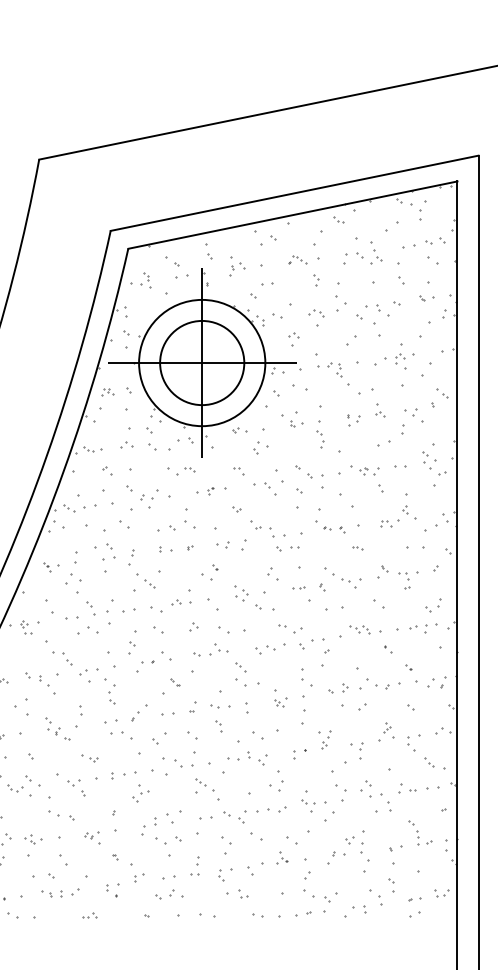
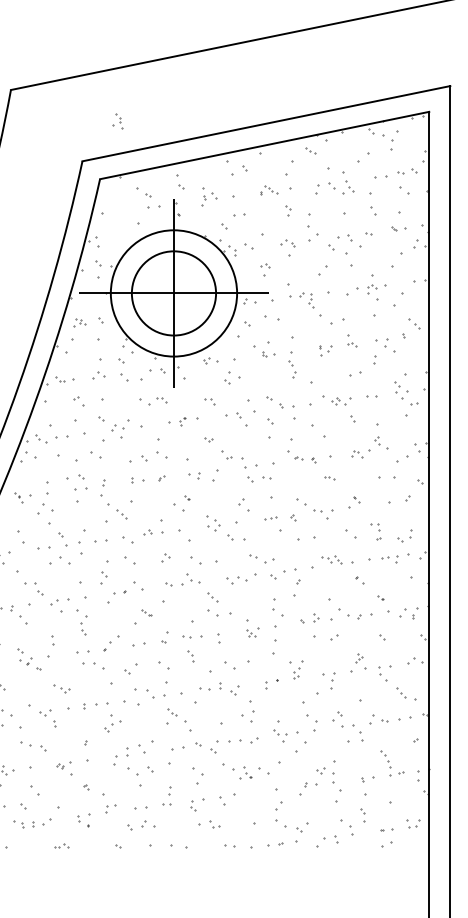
part: (145, 280) -> (117, 121), moved
part: (404, 580) -> (376, 530), moved
part: (282, 857) -> (246, 772), moved

